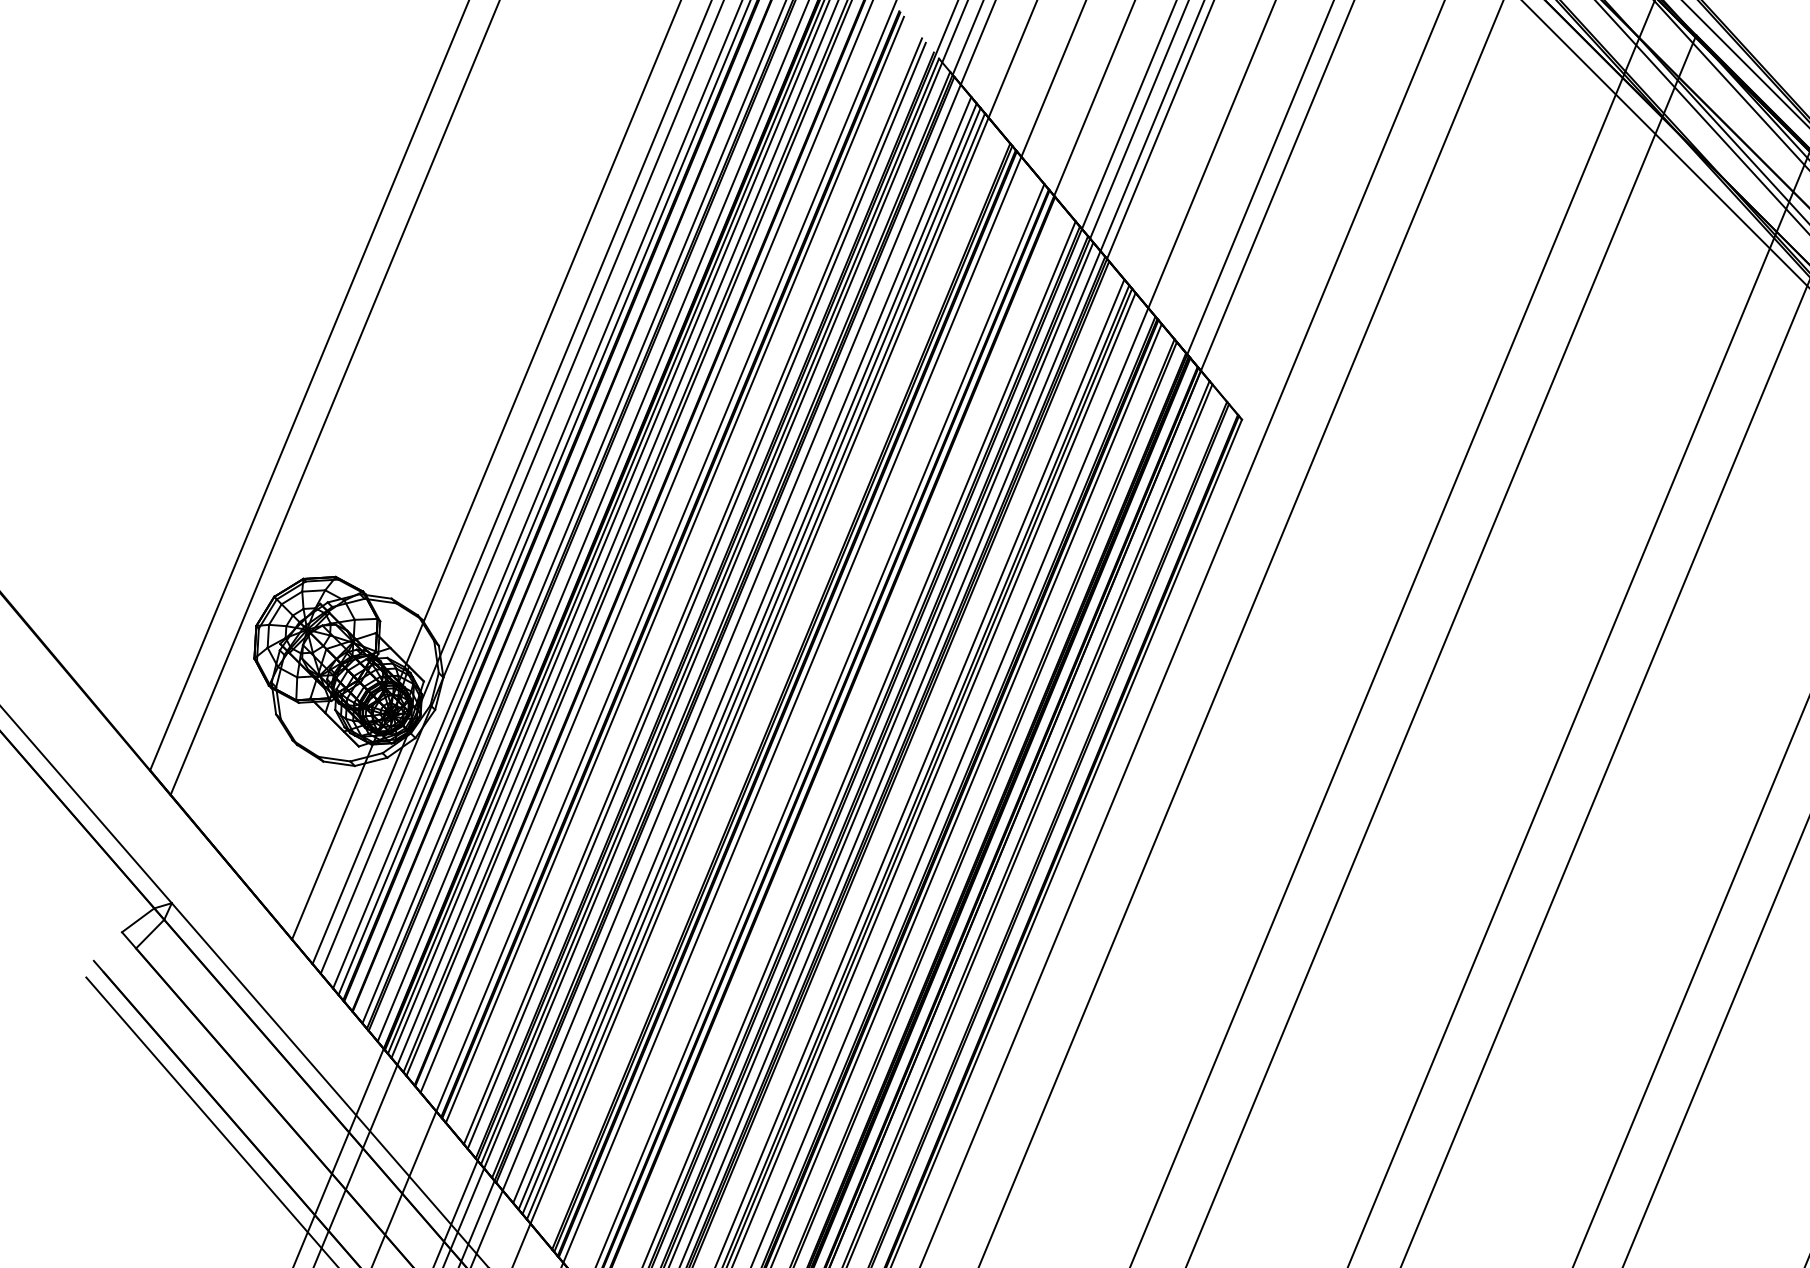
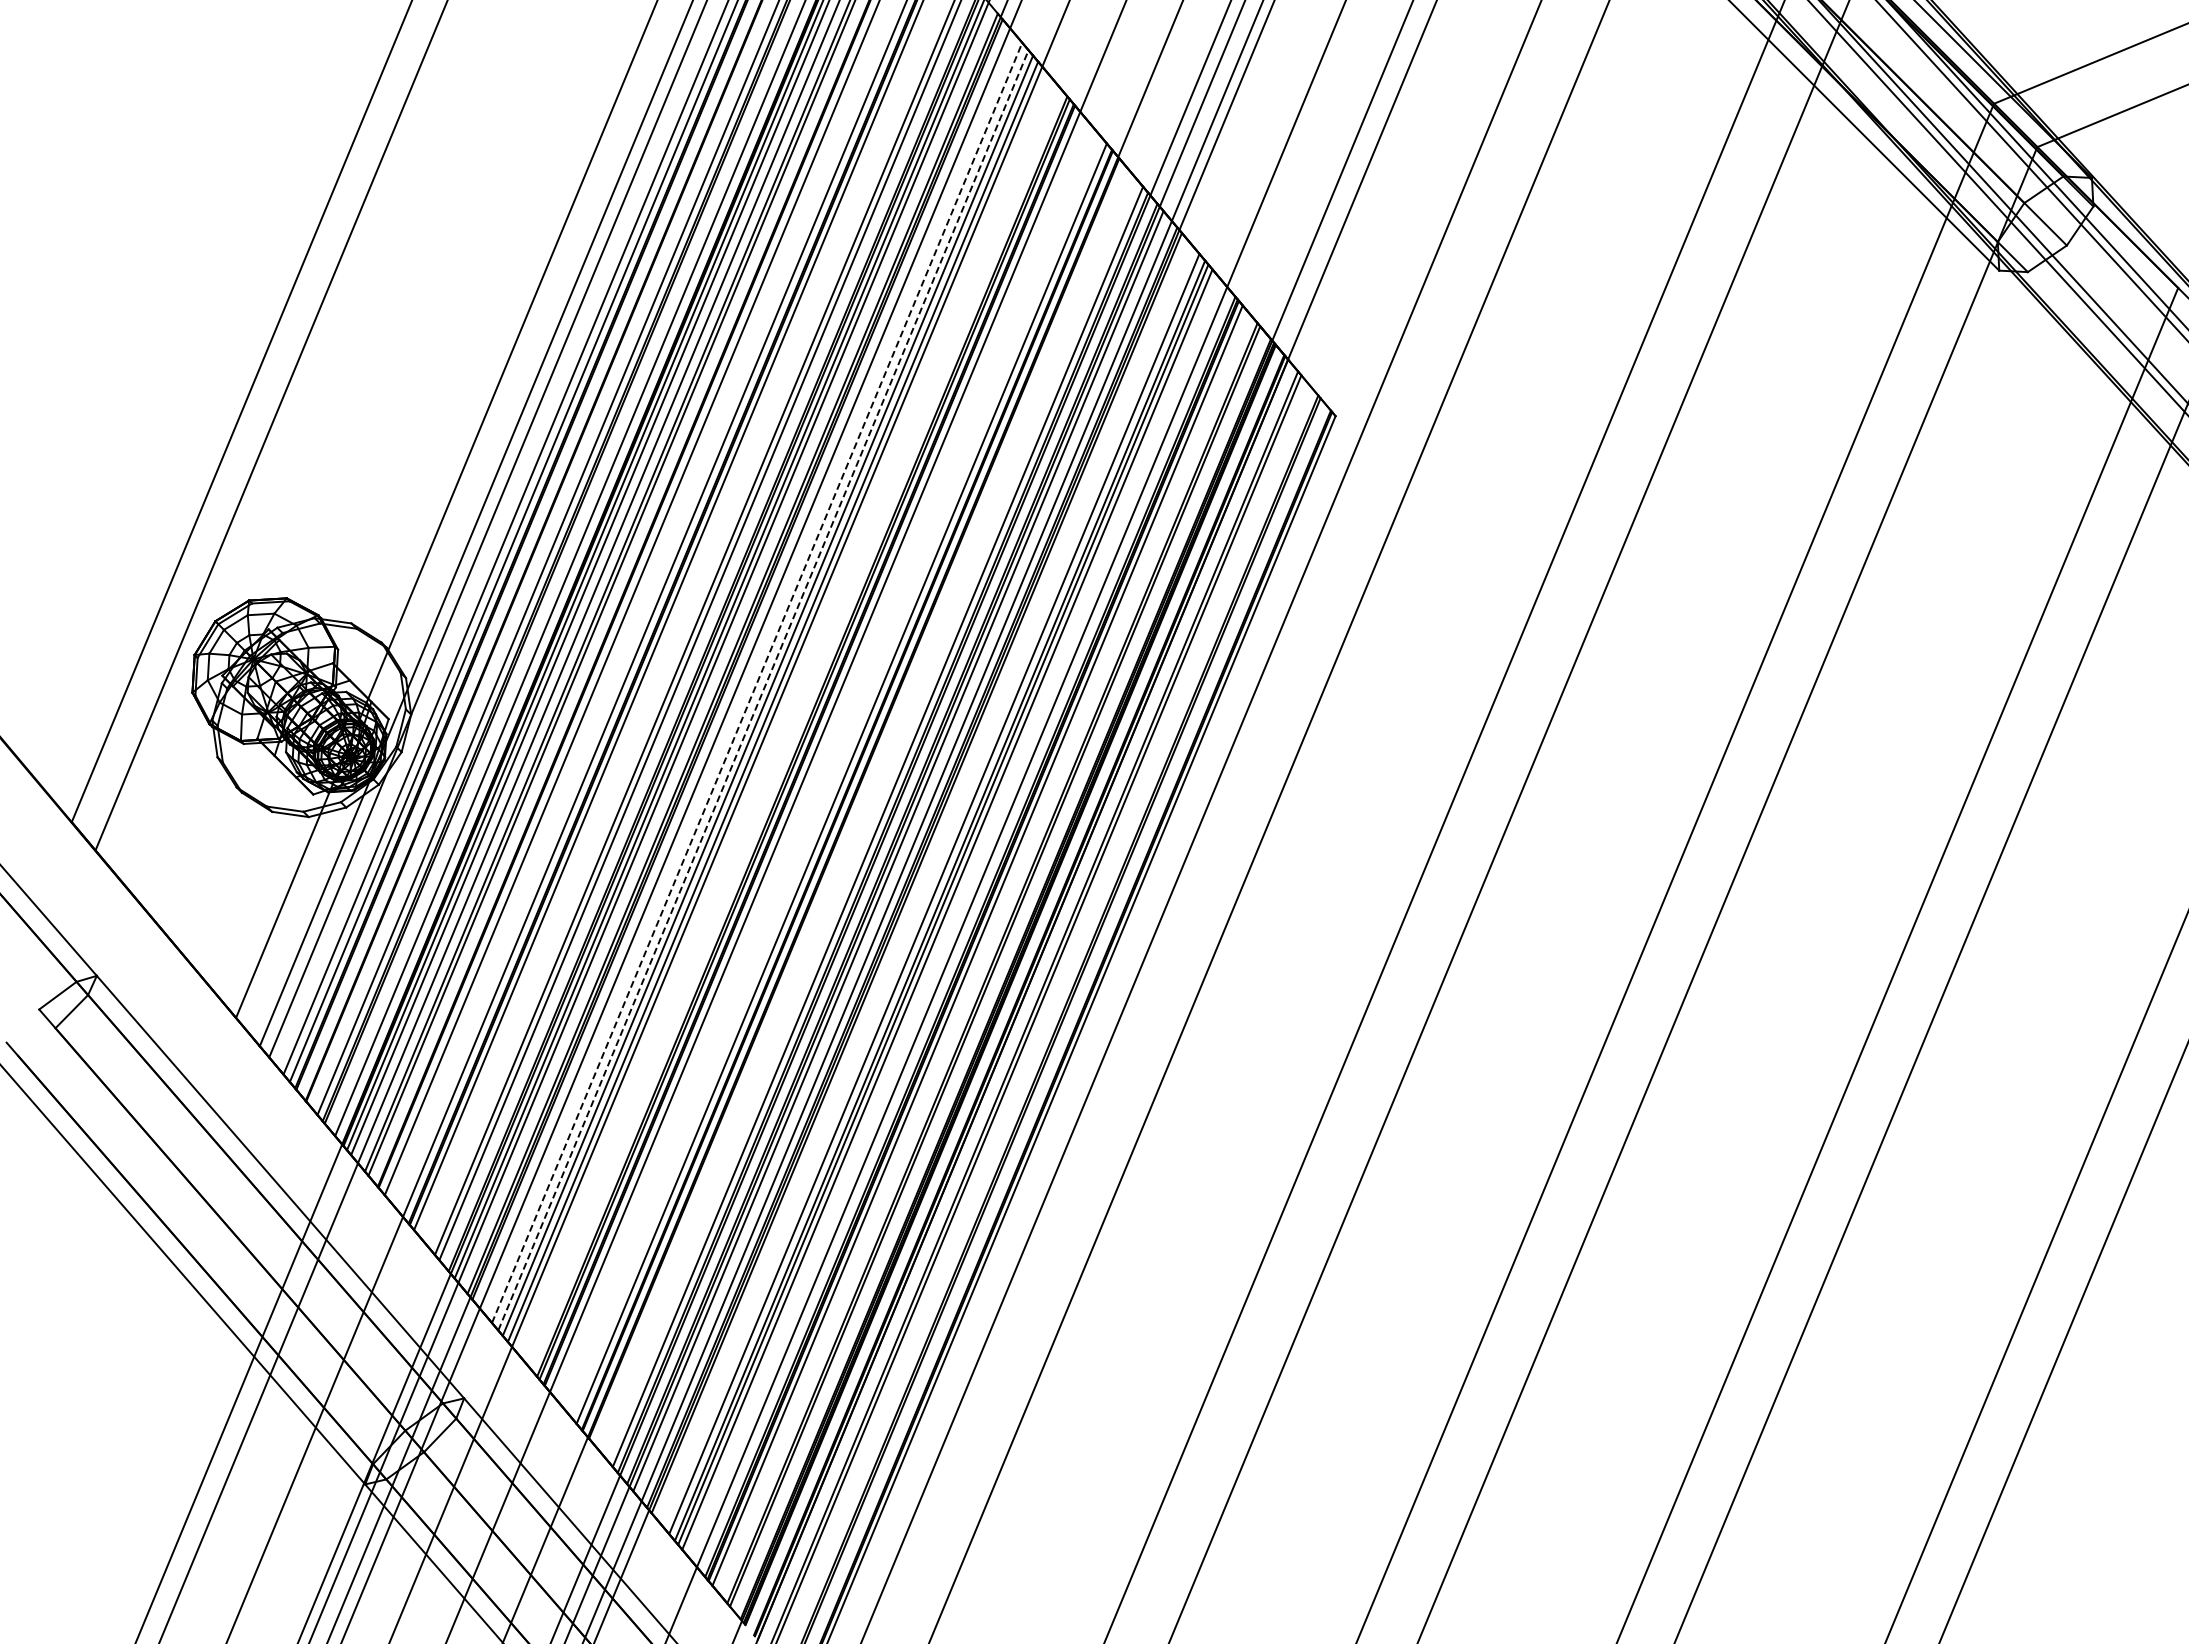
line: (742, 649) -> (757, 682), solid -> dashed
line: (747, 656) -> (763, 690), solid -> dashed

